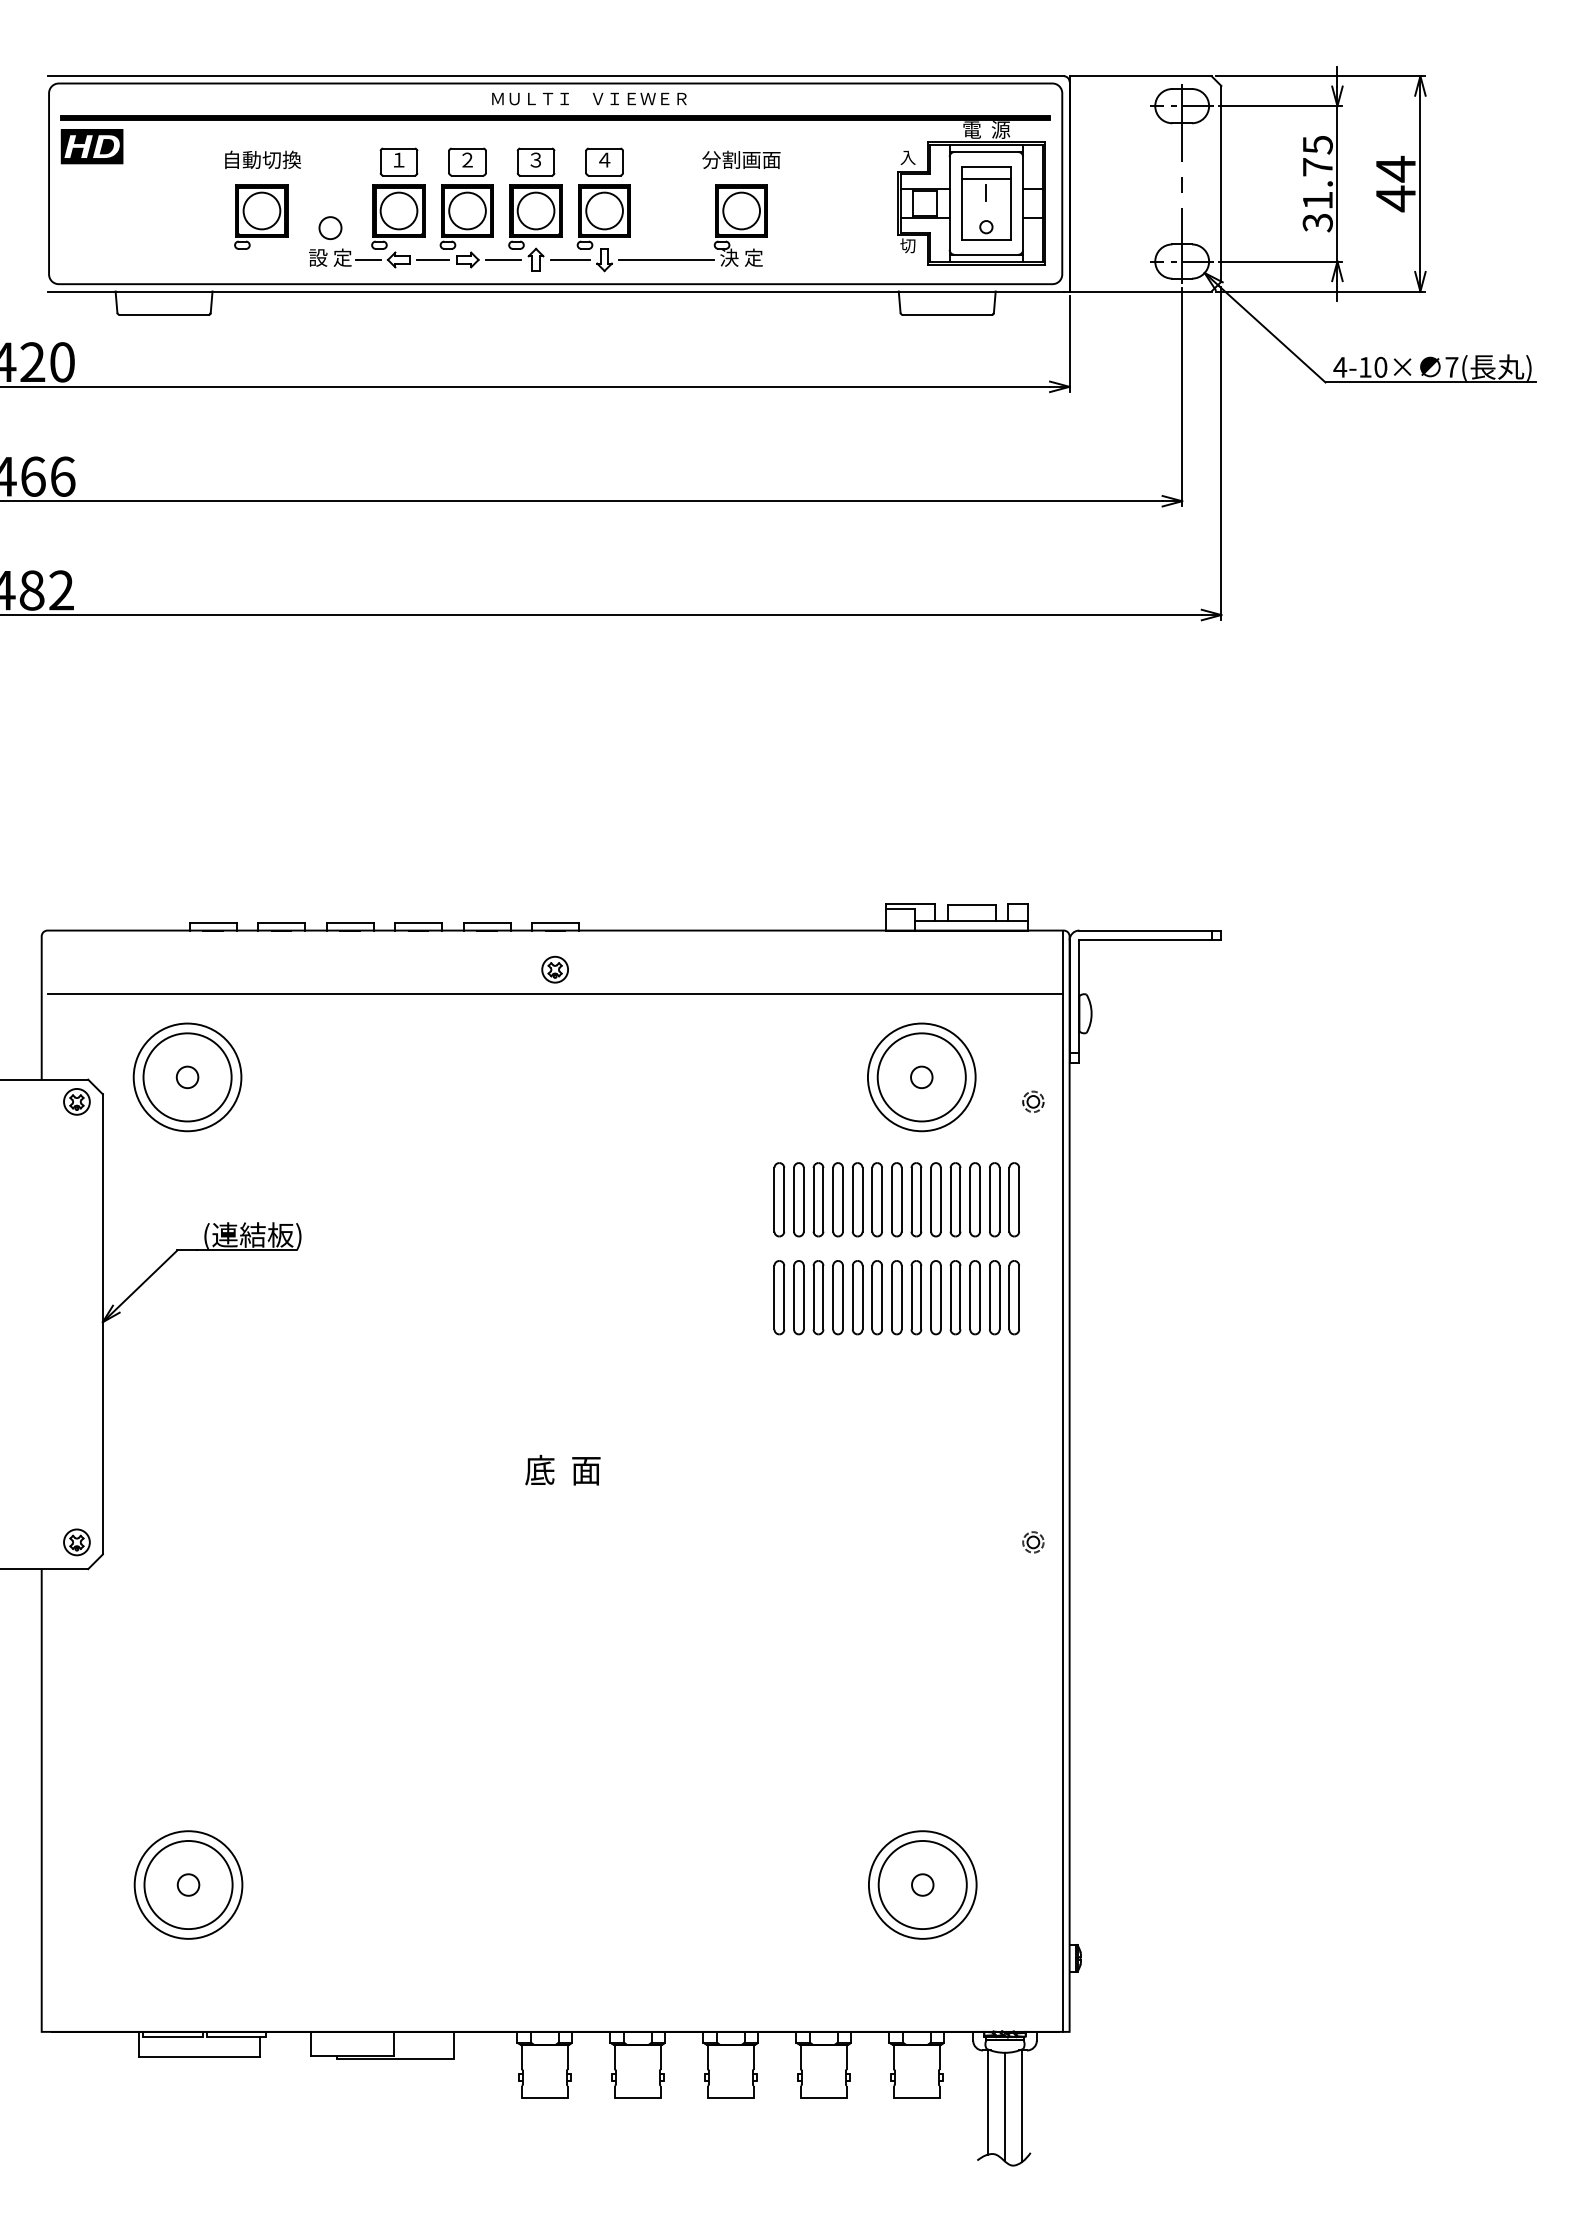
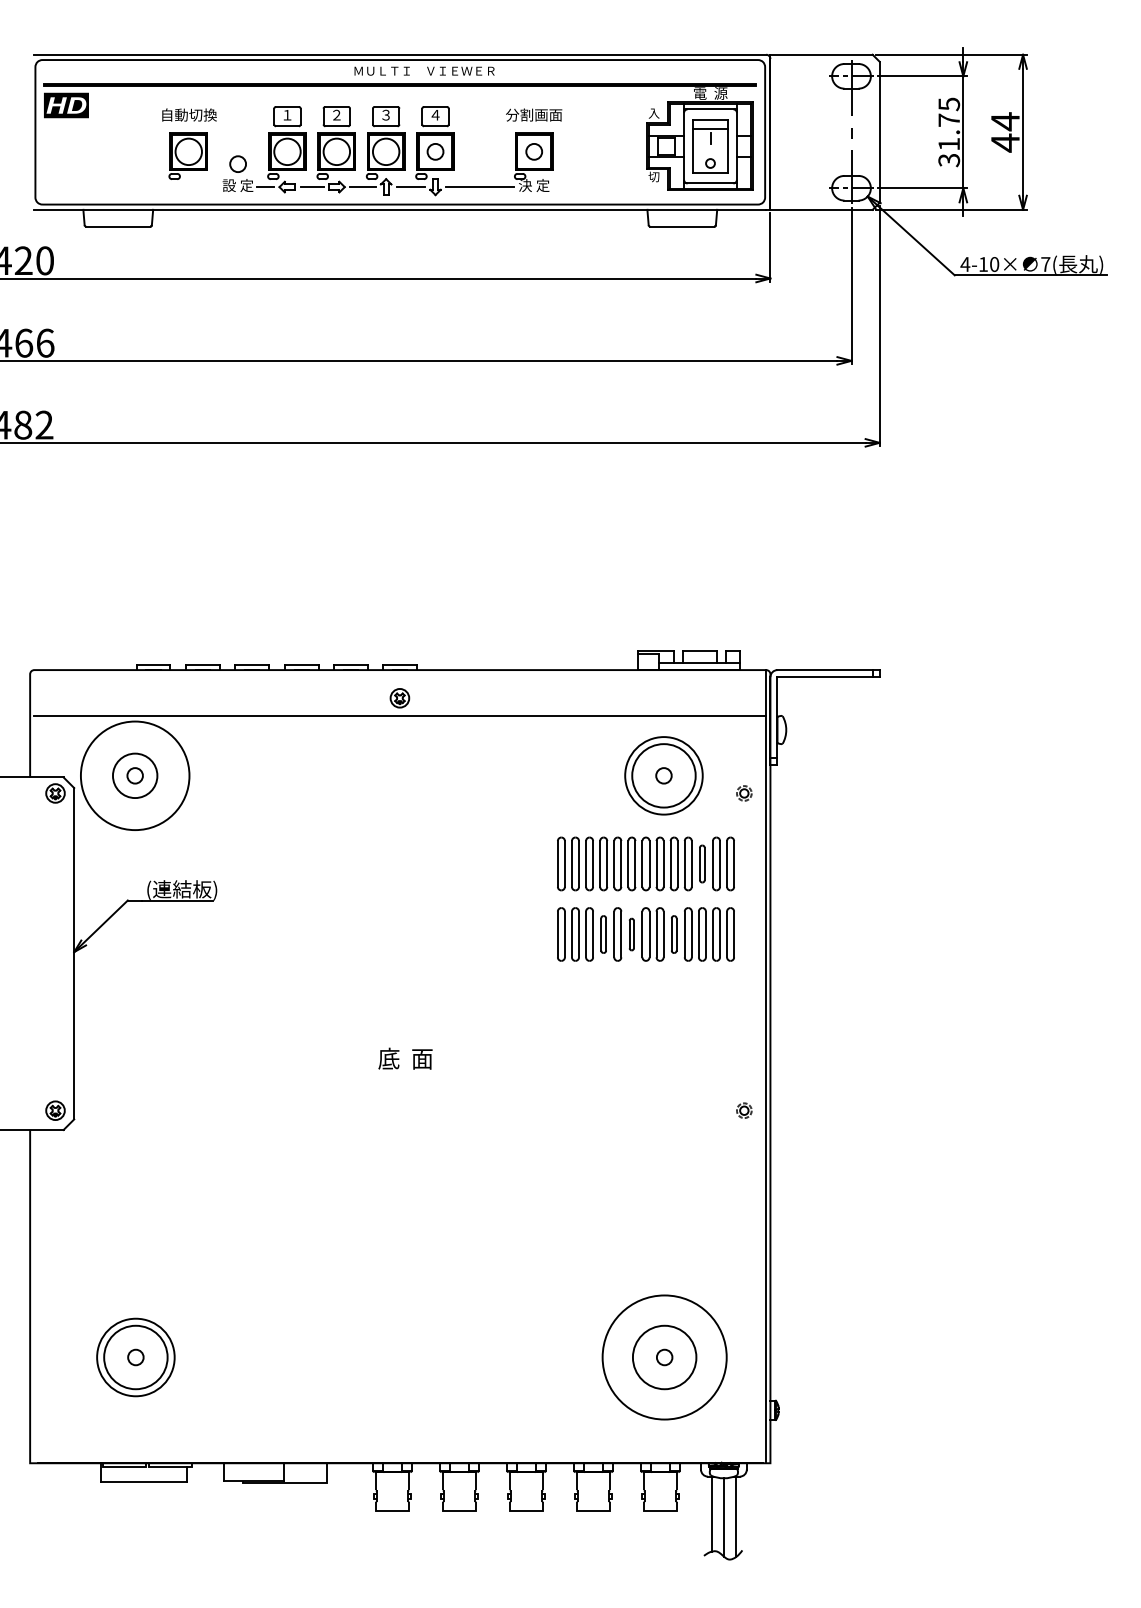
circle: (604, 210) -> (435, 151), size x0.6
circle: (741, 210) -> (534, 151), size x0.6
circle: (187, 1077) -> (135, 775), size x0.7
circle: (187, 1077) -> (135, 775), size x1.4
part: (974, 1199) -> (701, 863), size x0.7
part: (837, 1297) -> (603, 934), size x0.7
part: (876, 1297) -> (631, 934), size x0.6
part: (935, 1297) -> (673, 934), size x0.7
circle: (922, 1884) -> (664, 1357), size x1.6

